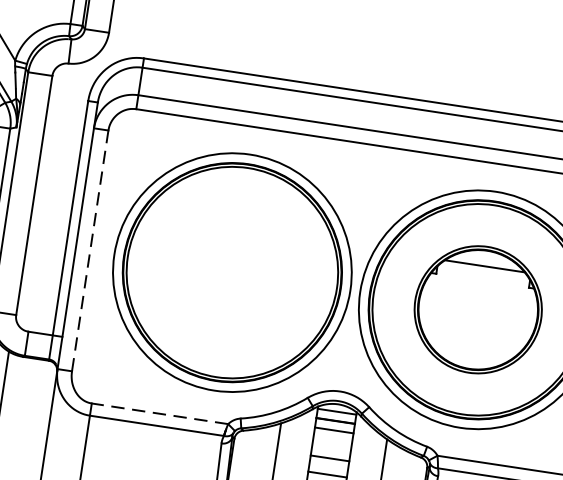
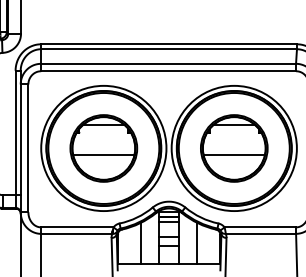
line: (90, 251) -> (28, 148), dashed -> solid
part: (231, 272) -> (103, 148), added
line: (475, 320) -> (233, 154), added
line: (158, 413) -> (76, 227), dashed -> solid

